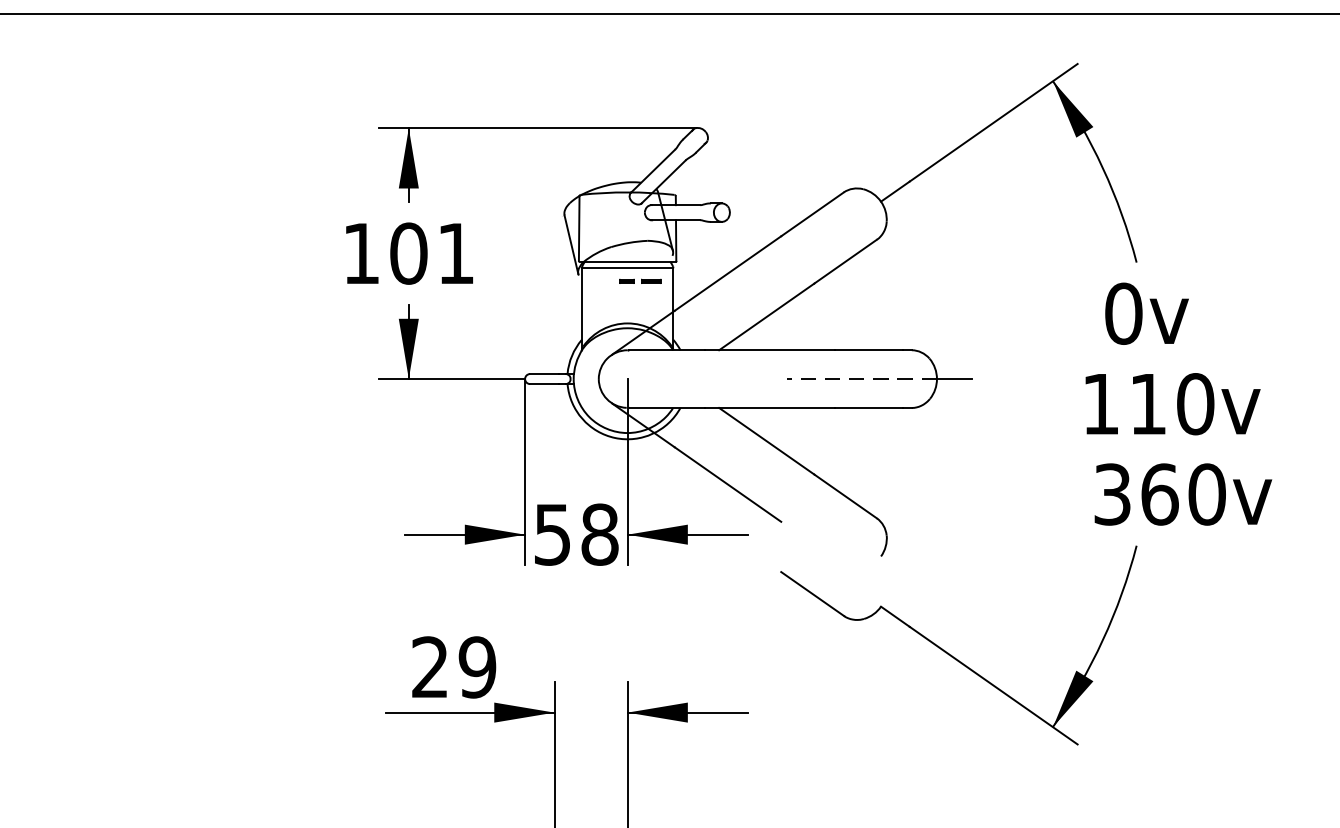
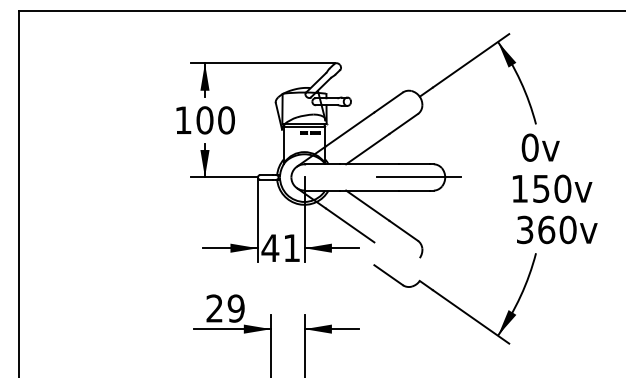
text: (456, 253) -> (226, 120), 101 -> 100
line: (860, 379) -> (410, 177), dashed -> solid
text: (1148, 403) -> (541, 188), 110 -> 150
text: (574, 535) -> (280, 248), 58 -> 41

